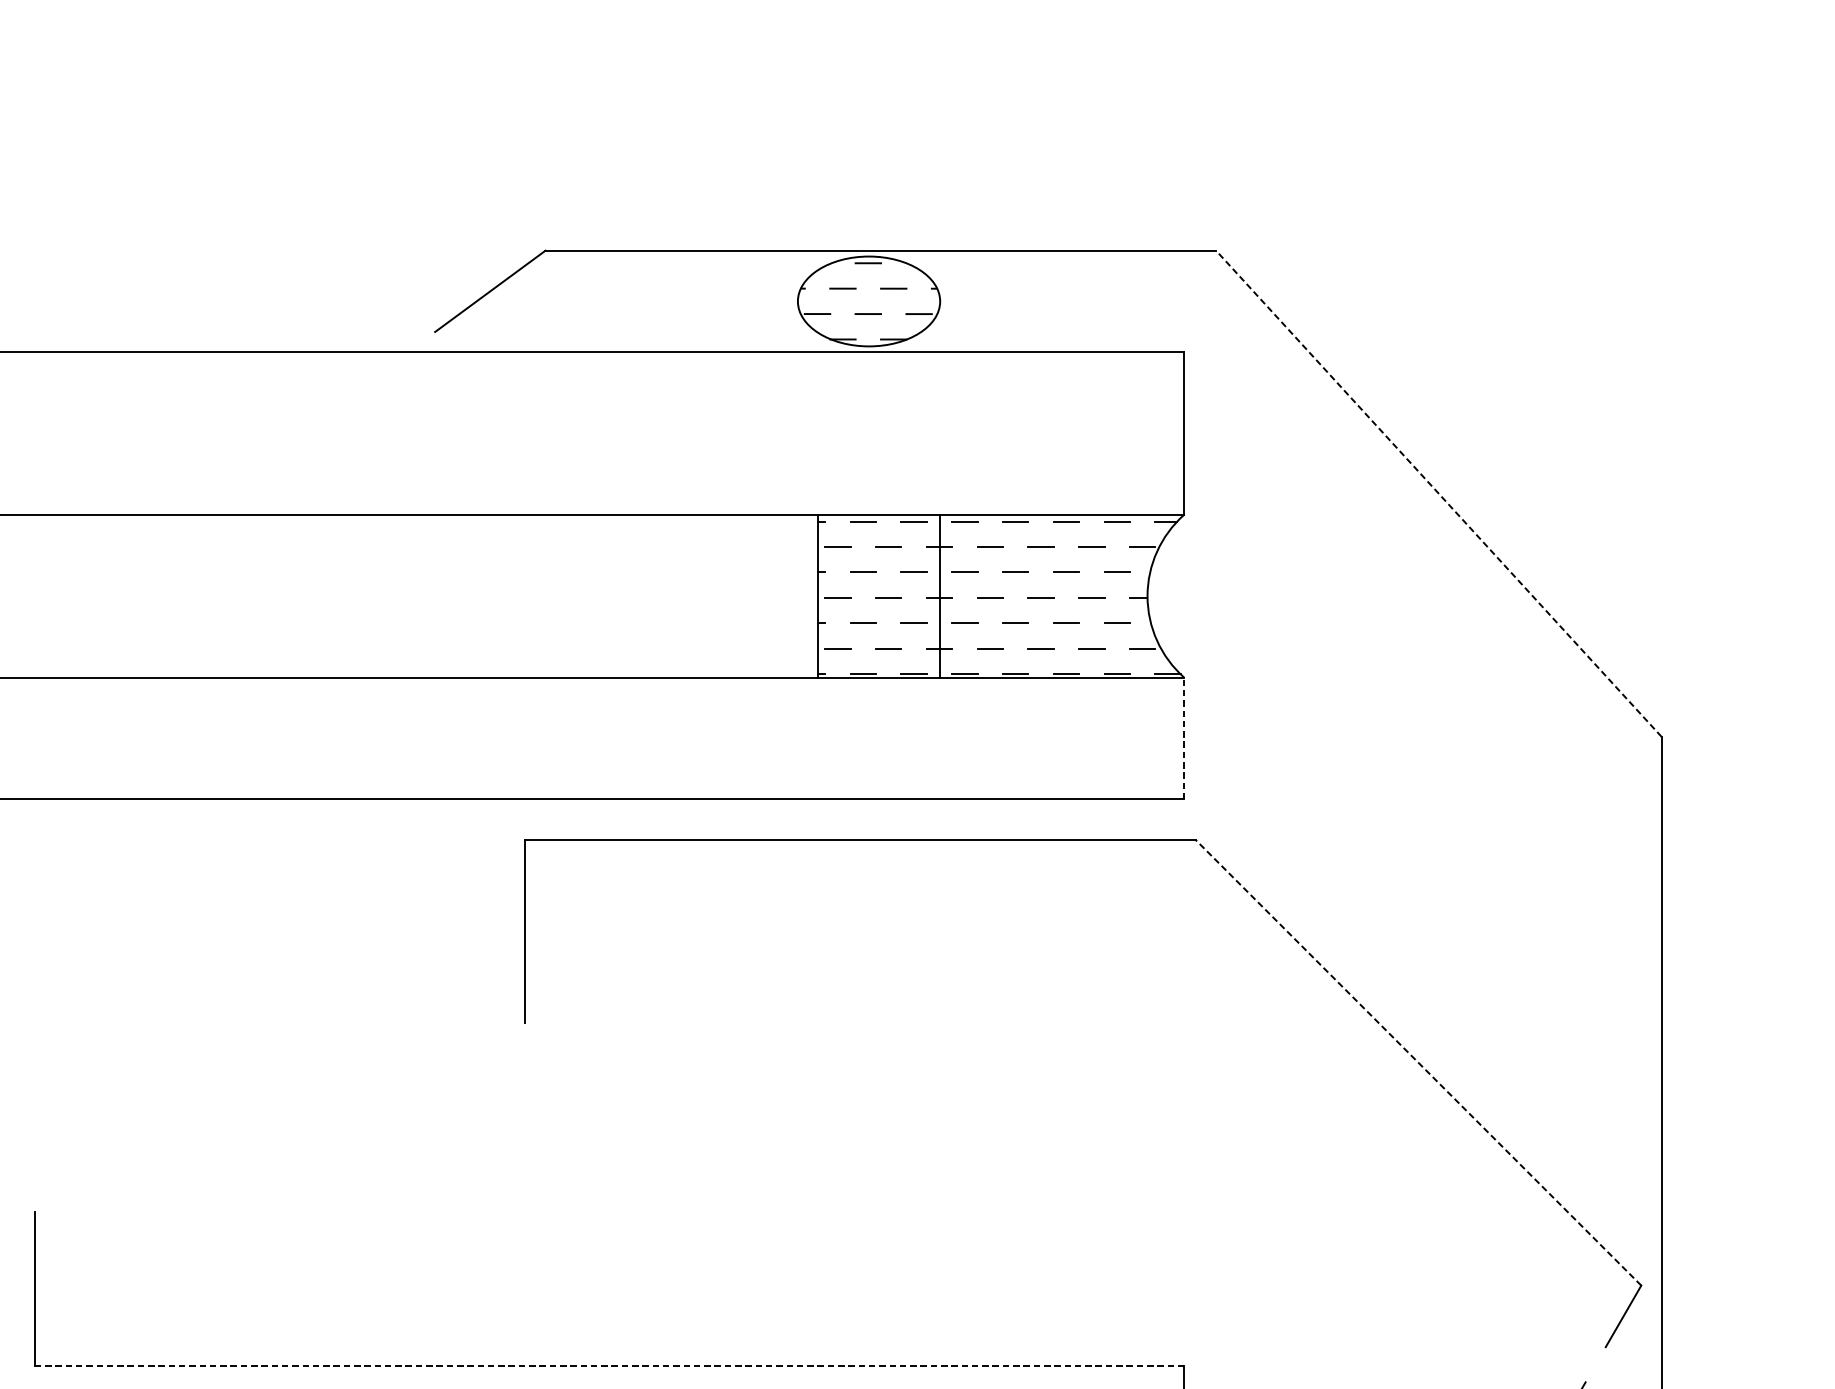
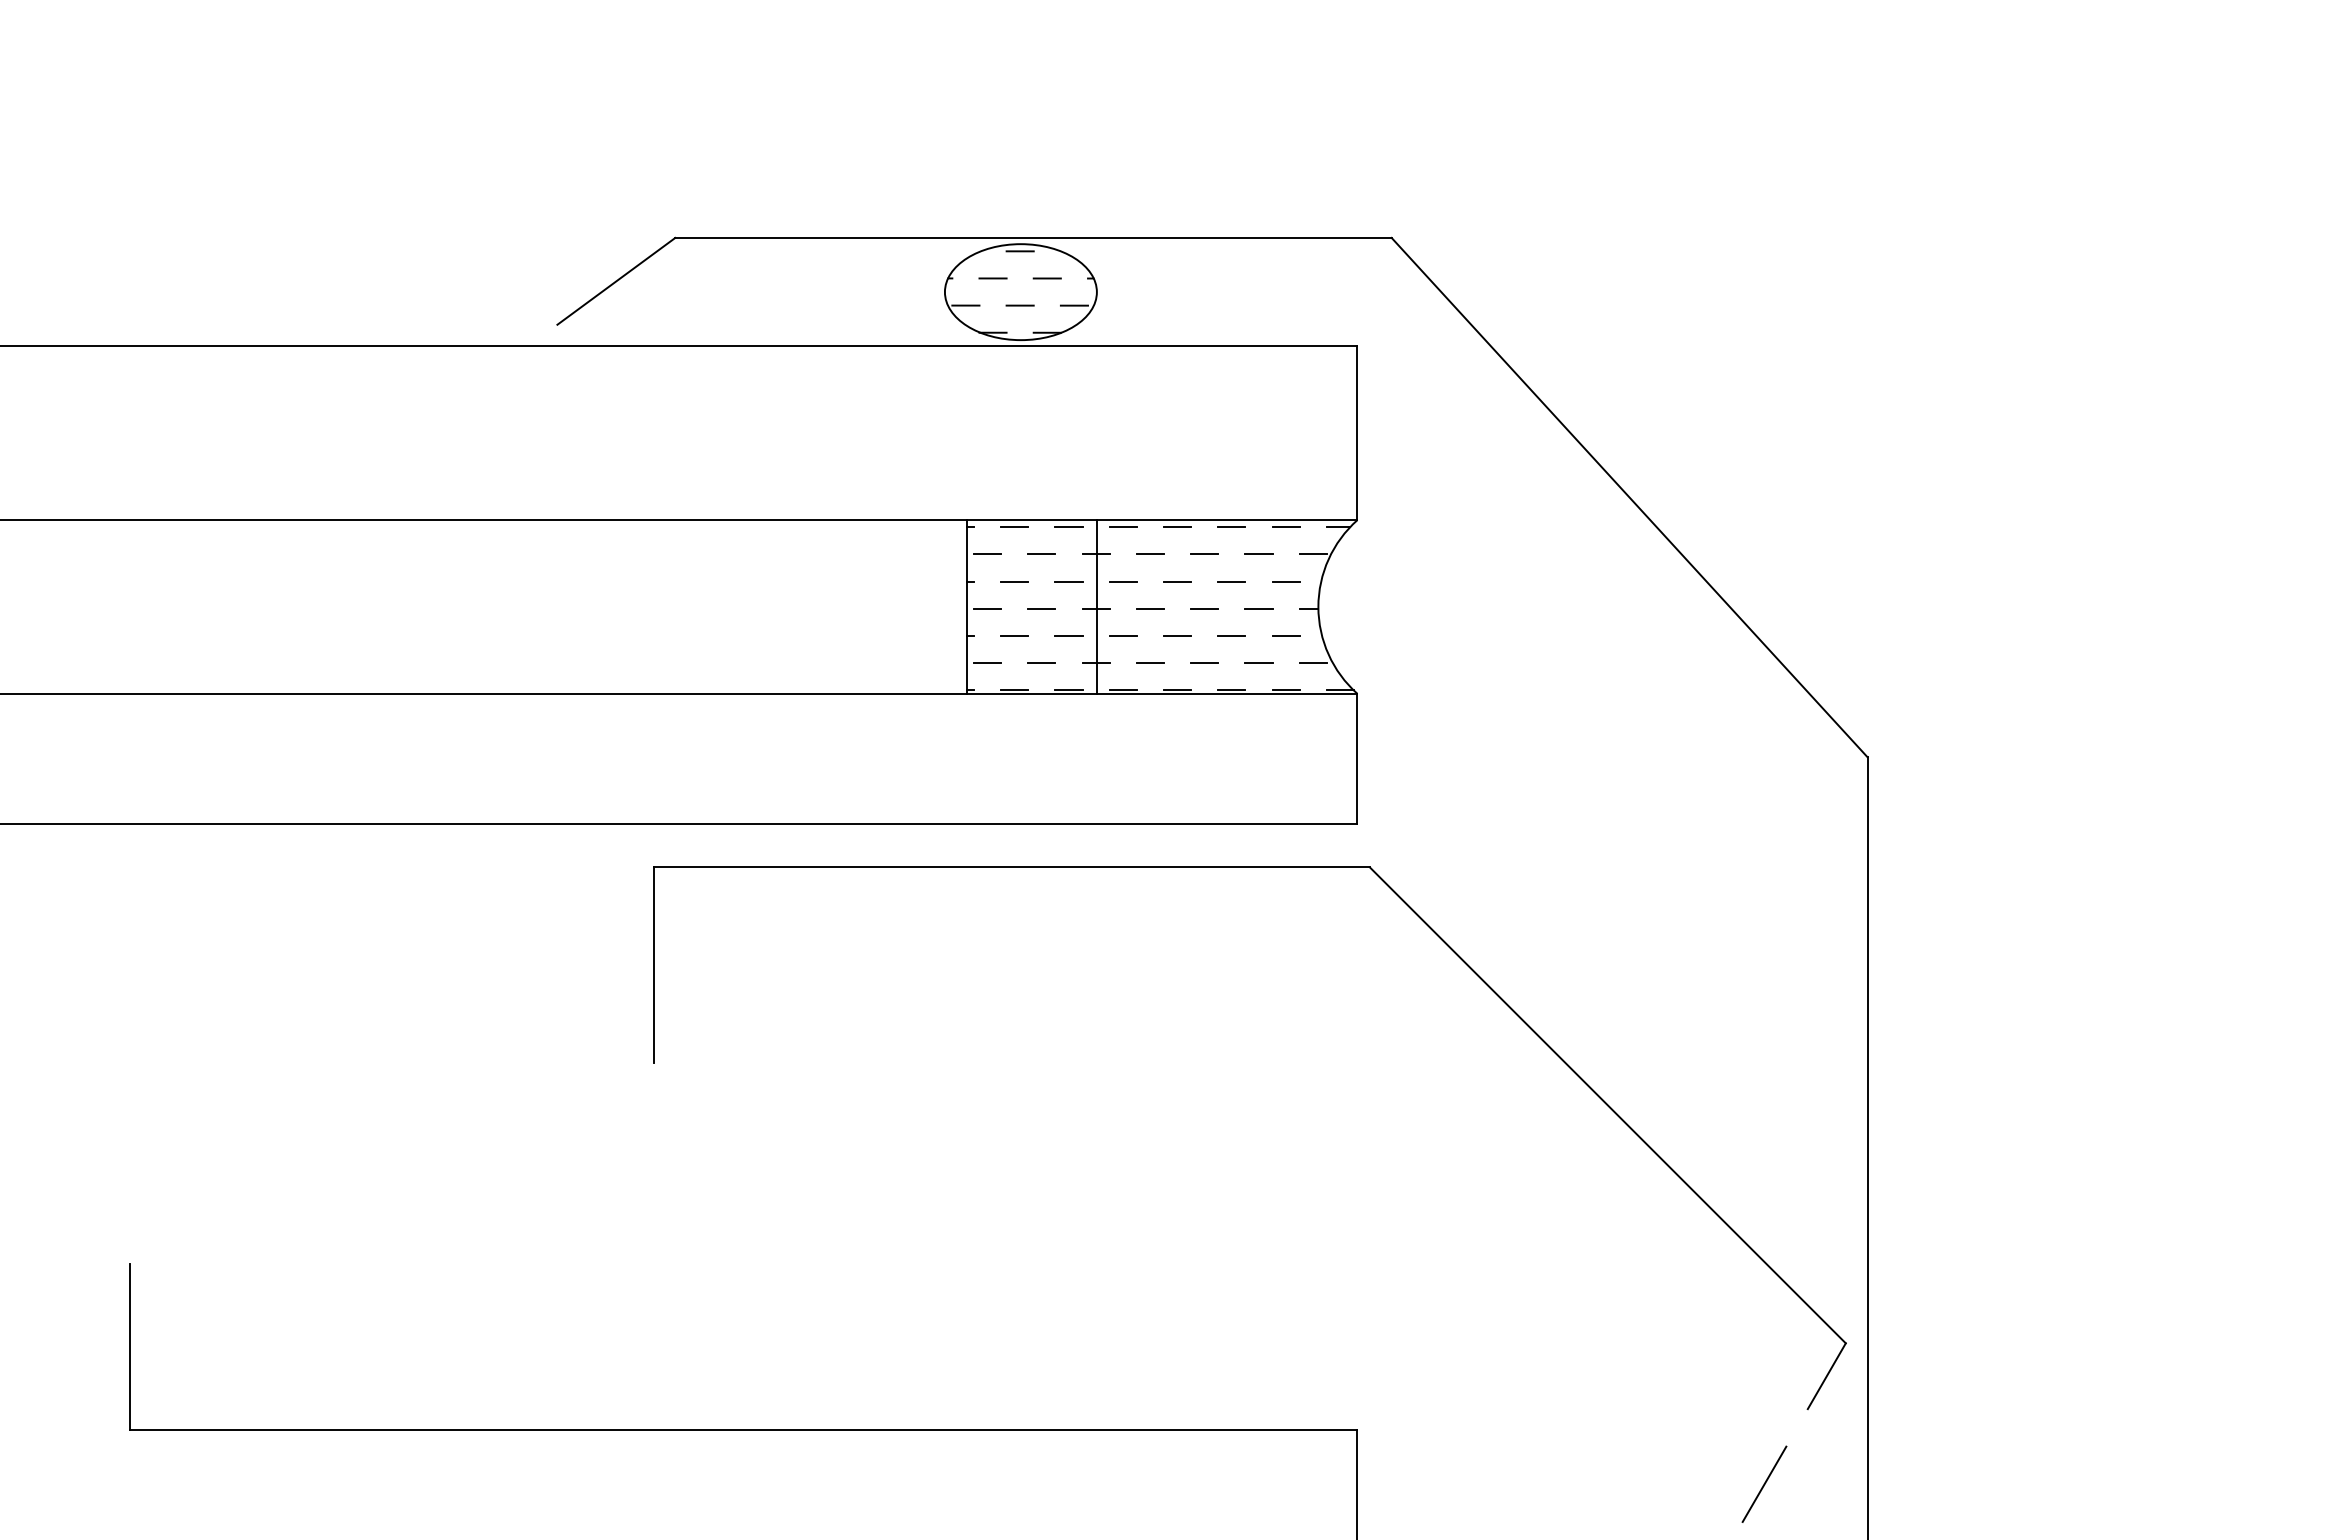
line: (1438, 493) -> (1629, 497), dashed -> solid
line: (1184, 738) -> (1357, 758), dashed -> solid
line: (1418, 1062) -> (1607, 1105), dashed -> solid
line: (609, 1366) -> (743, 1429), dashed -> solid

